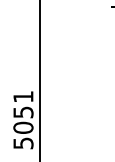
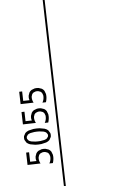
text: (23, 96) -> (32, 95), 5051 -> 5055

